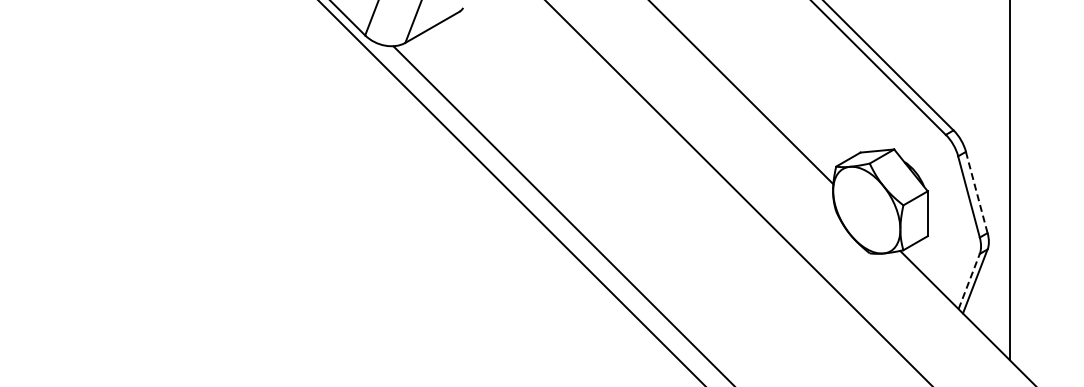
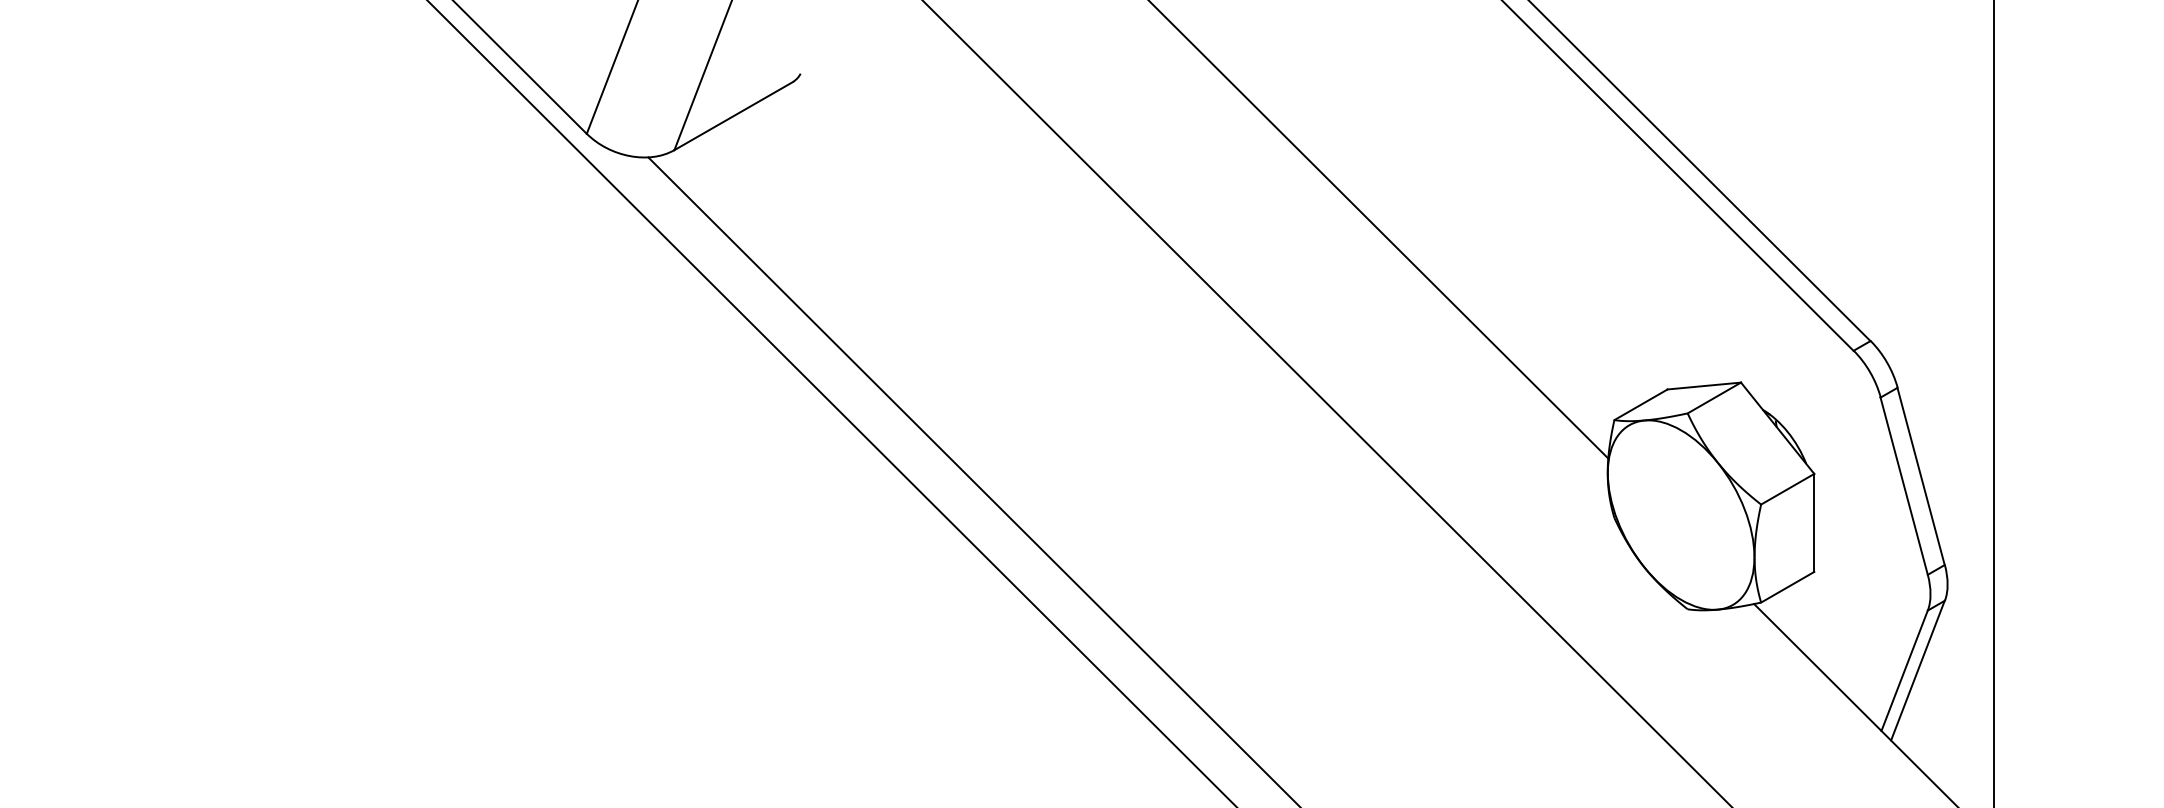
line: (976, 192) -> (1920, 476), dashed -> solid
line: (969, 281) -> (1905, 670), dashed -> solid

